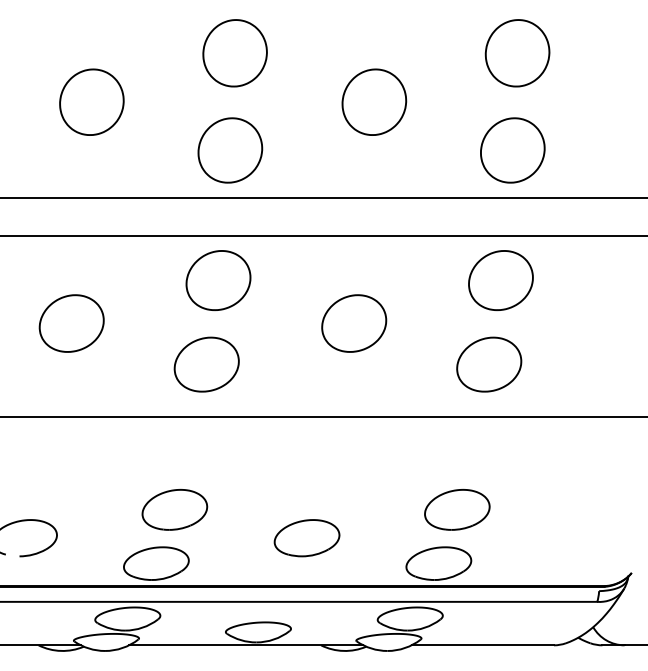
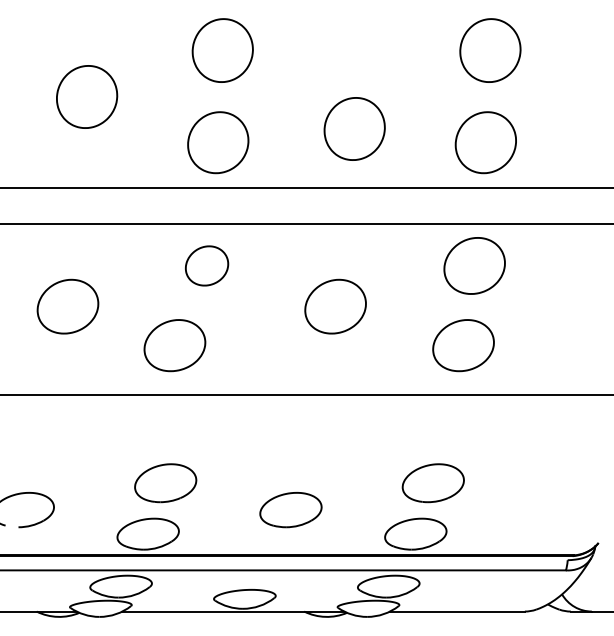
part: (374, 101) -> (354, 128), moved
part: (217, 280) -> (206, 265), size x0.7
part: (206, 364) -> (174, 345), moved

